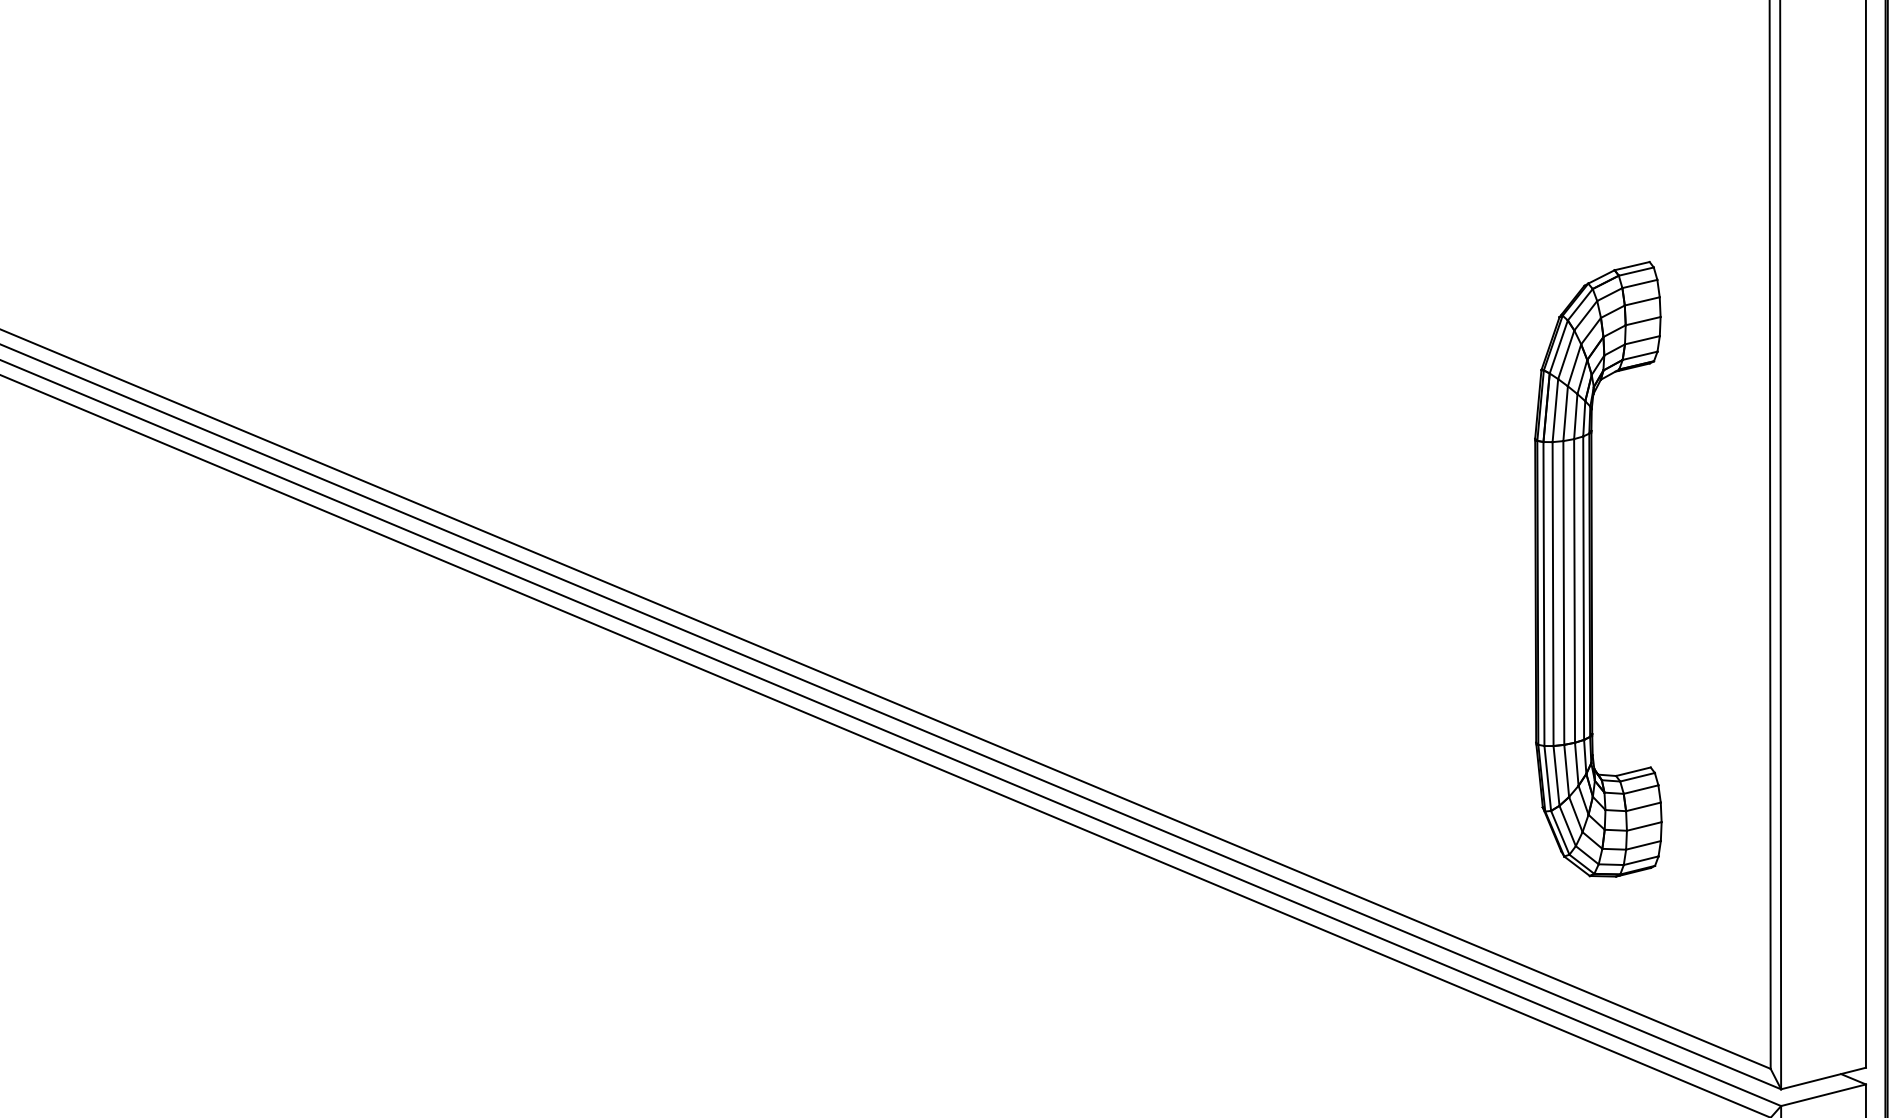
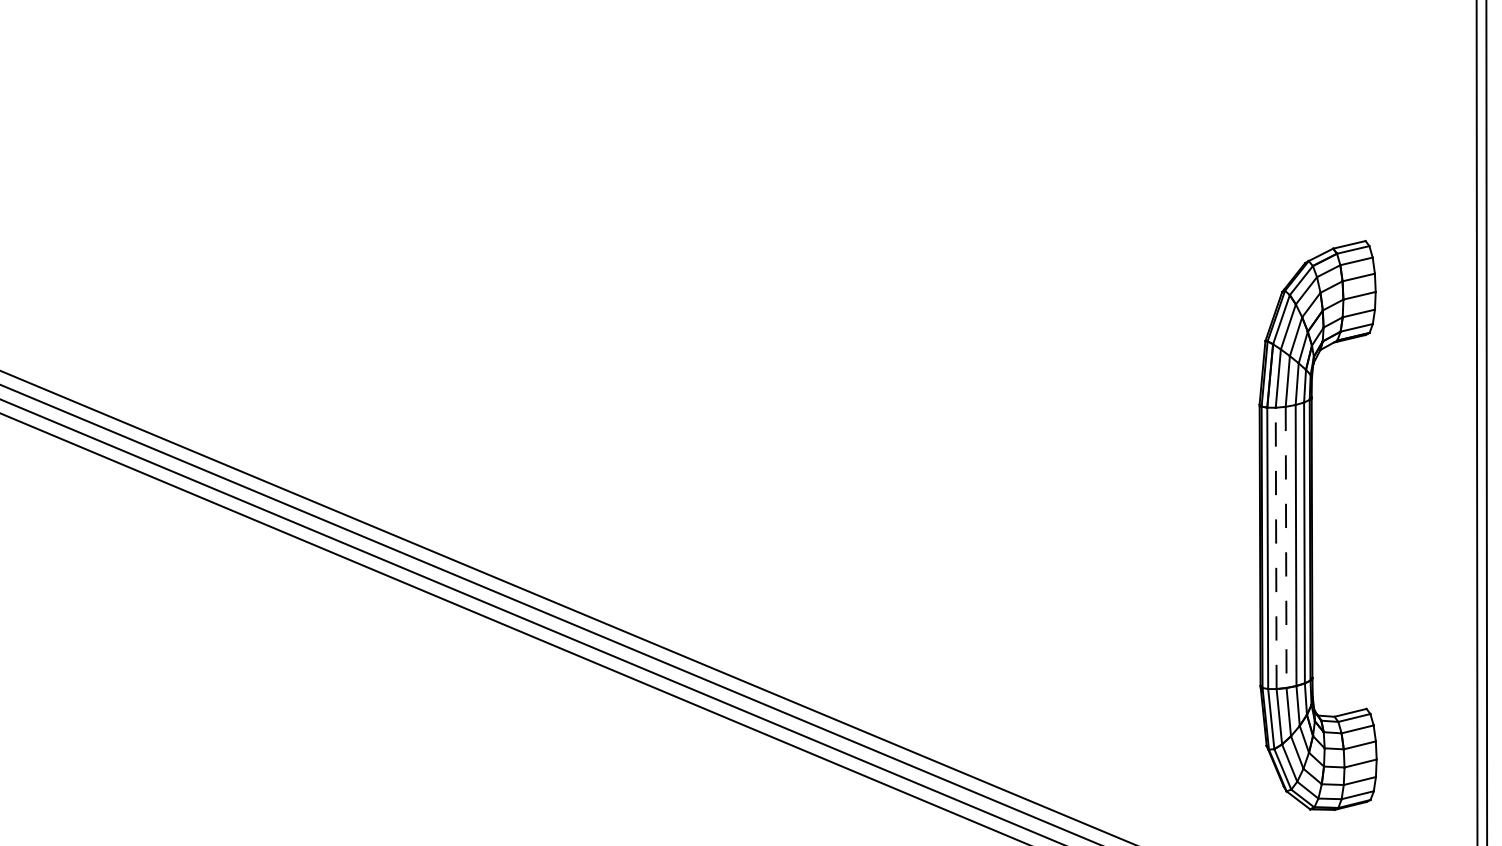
line: (1563, 592) -> (1285, 546), solid -> dashed
line: (1553, 594) -> (1276, 548), solid -> dashed

